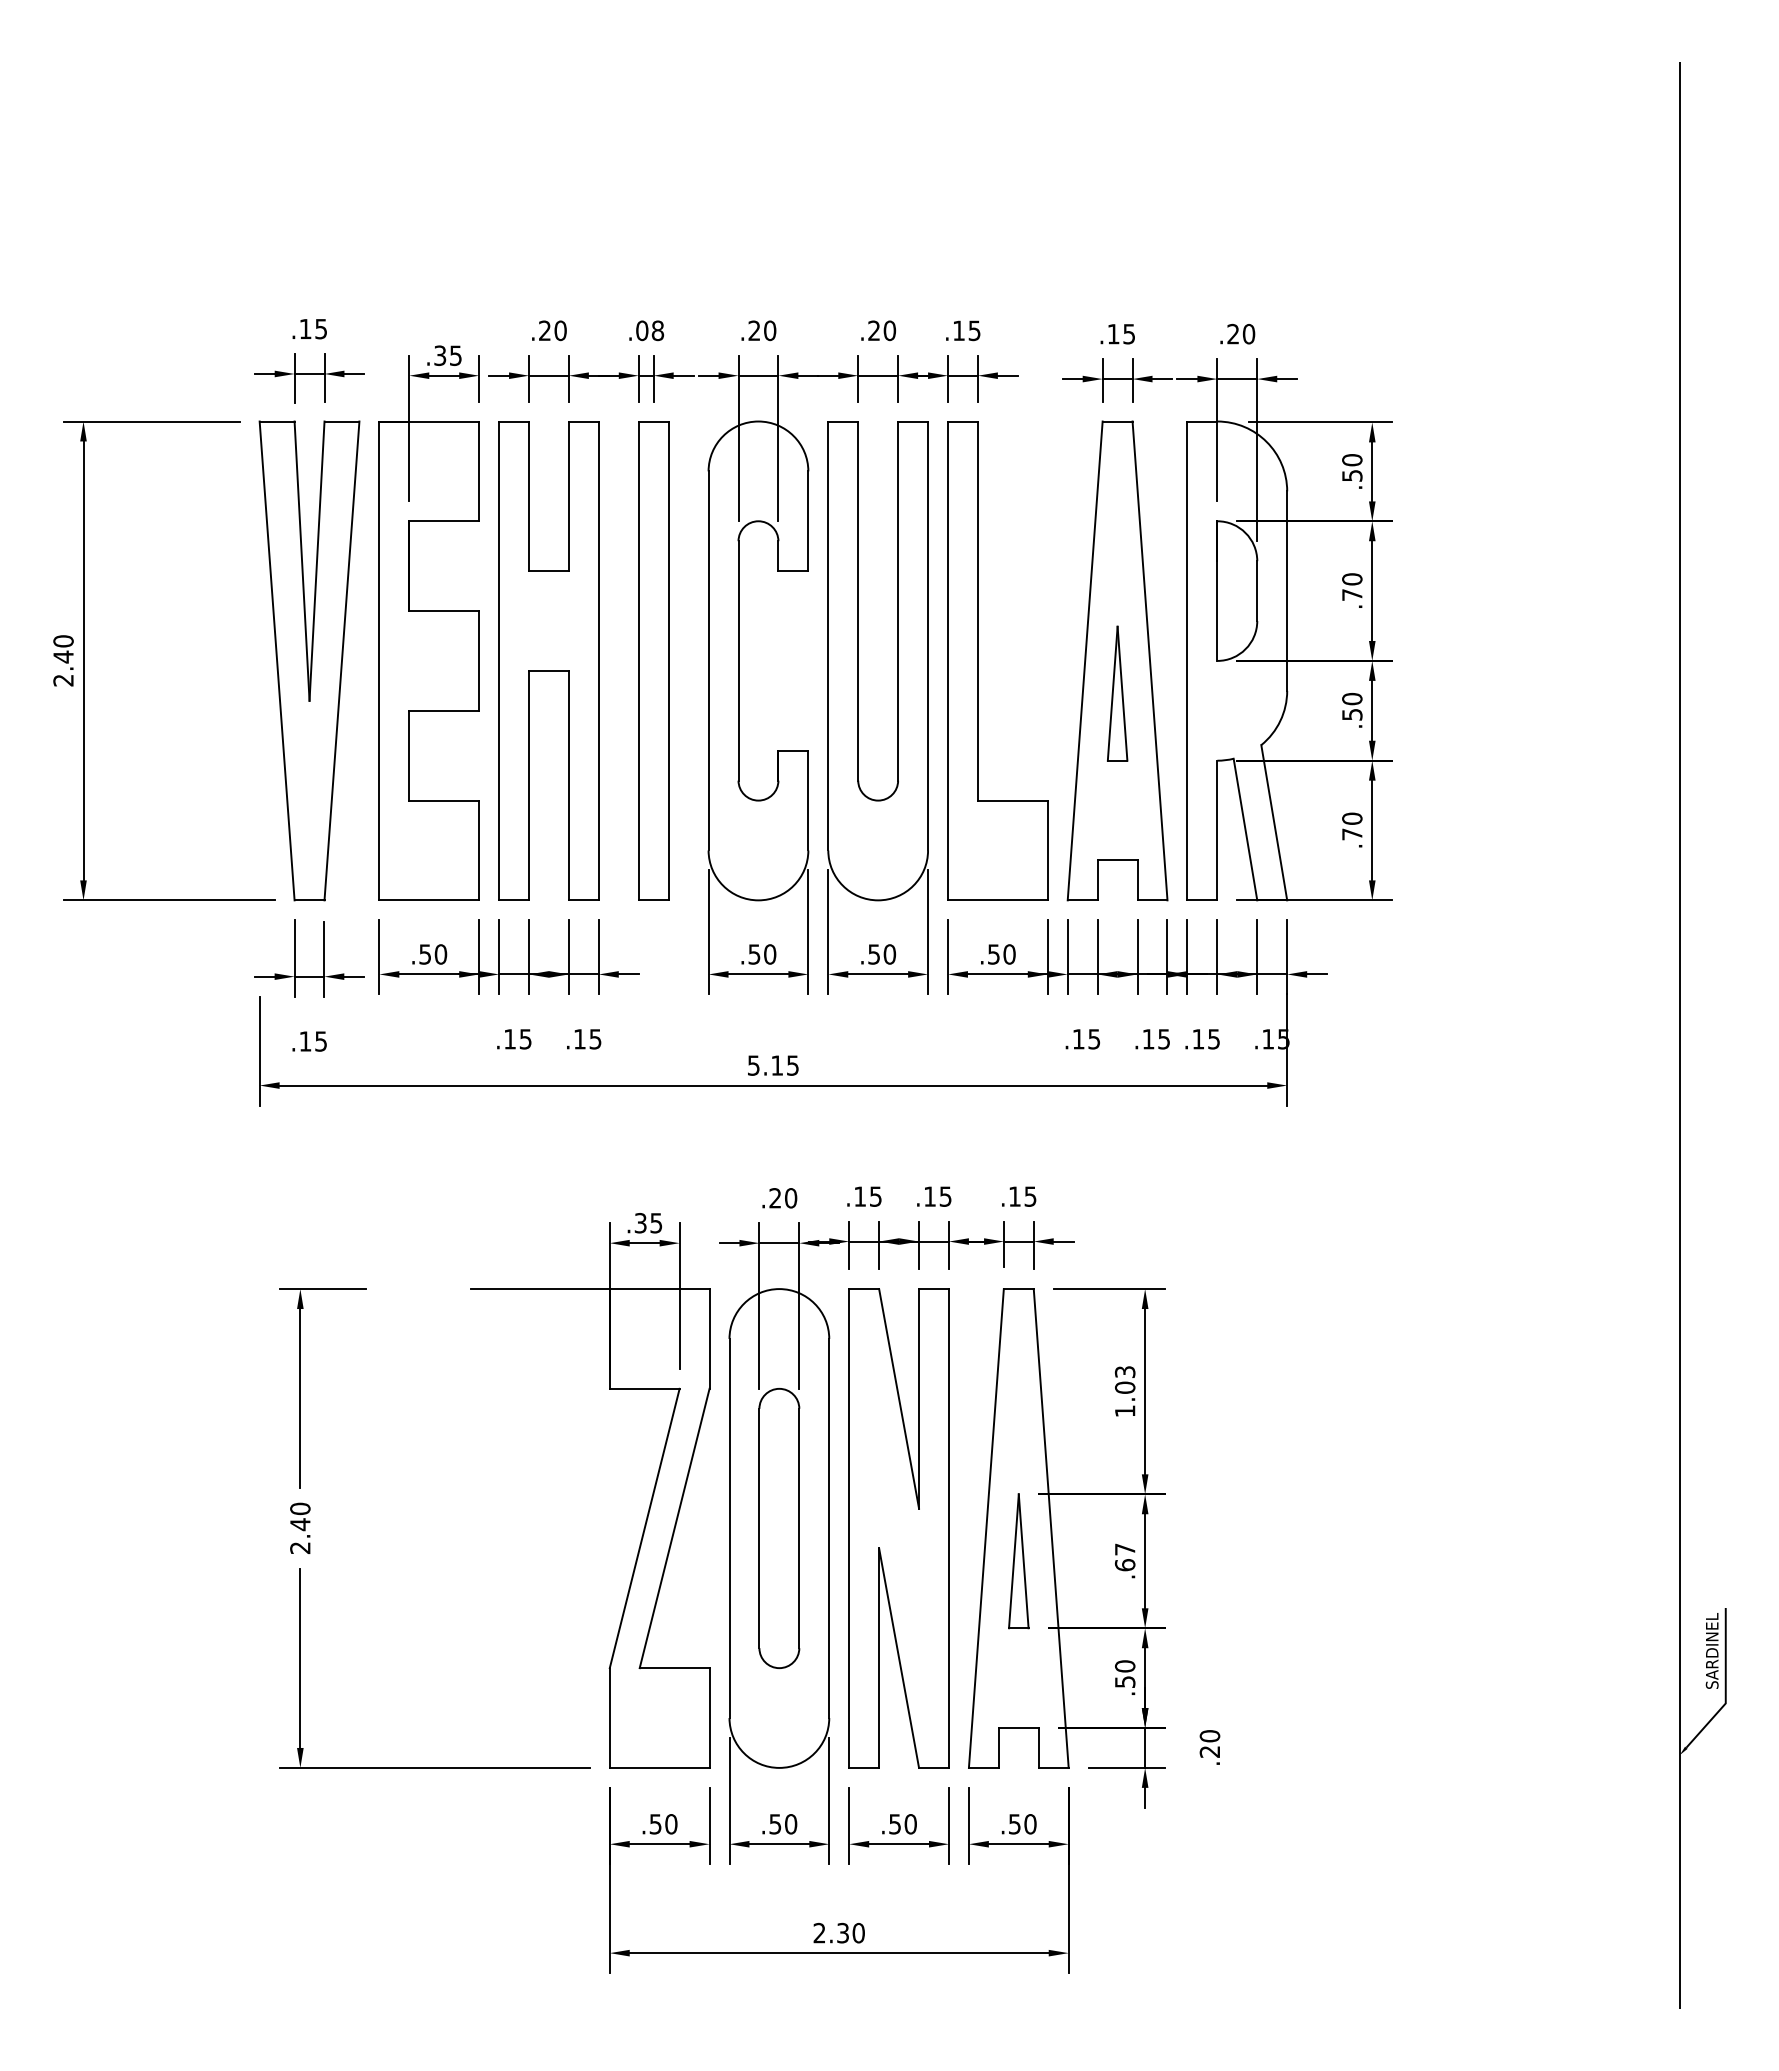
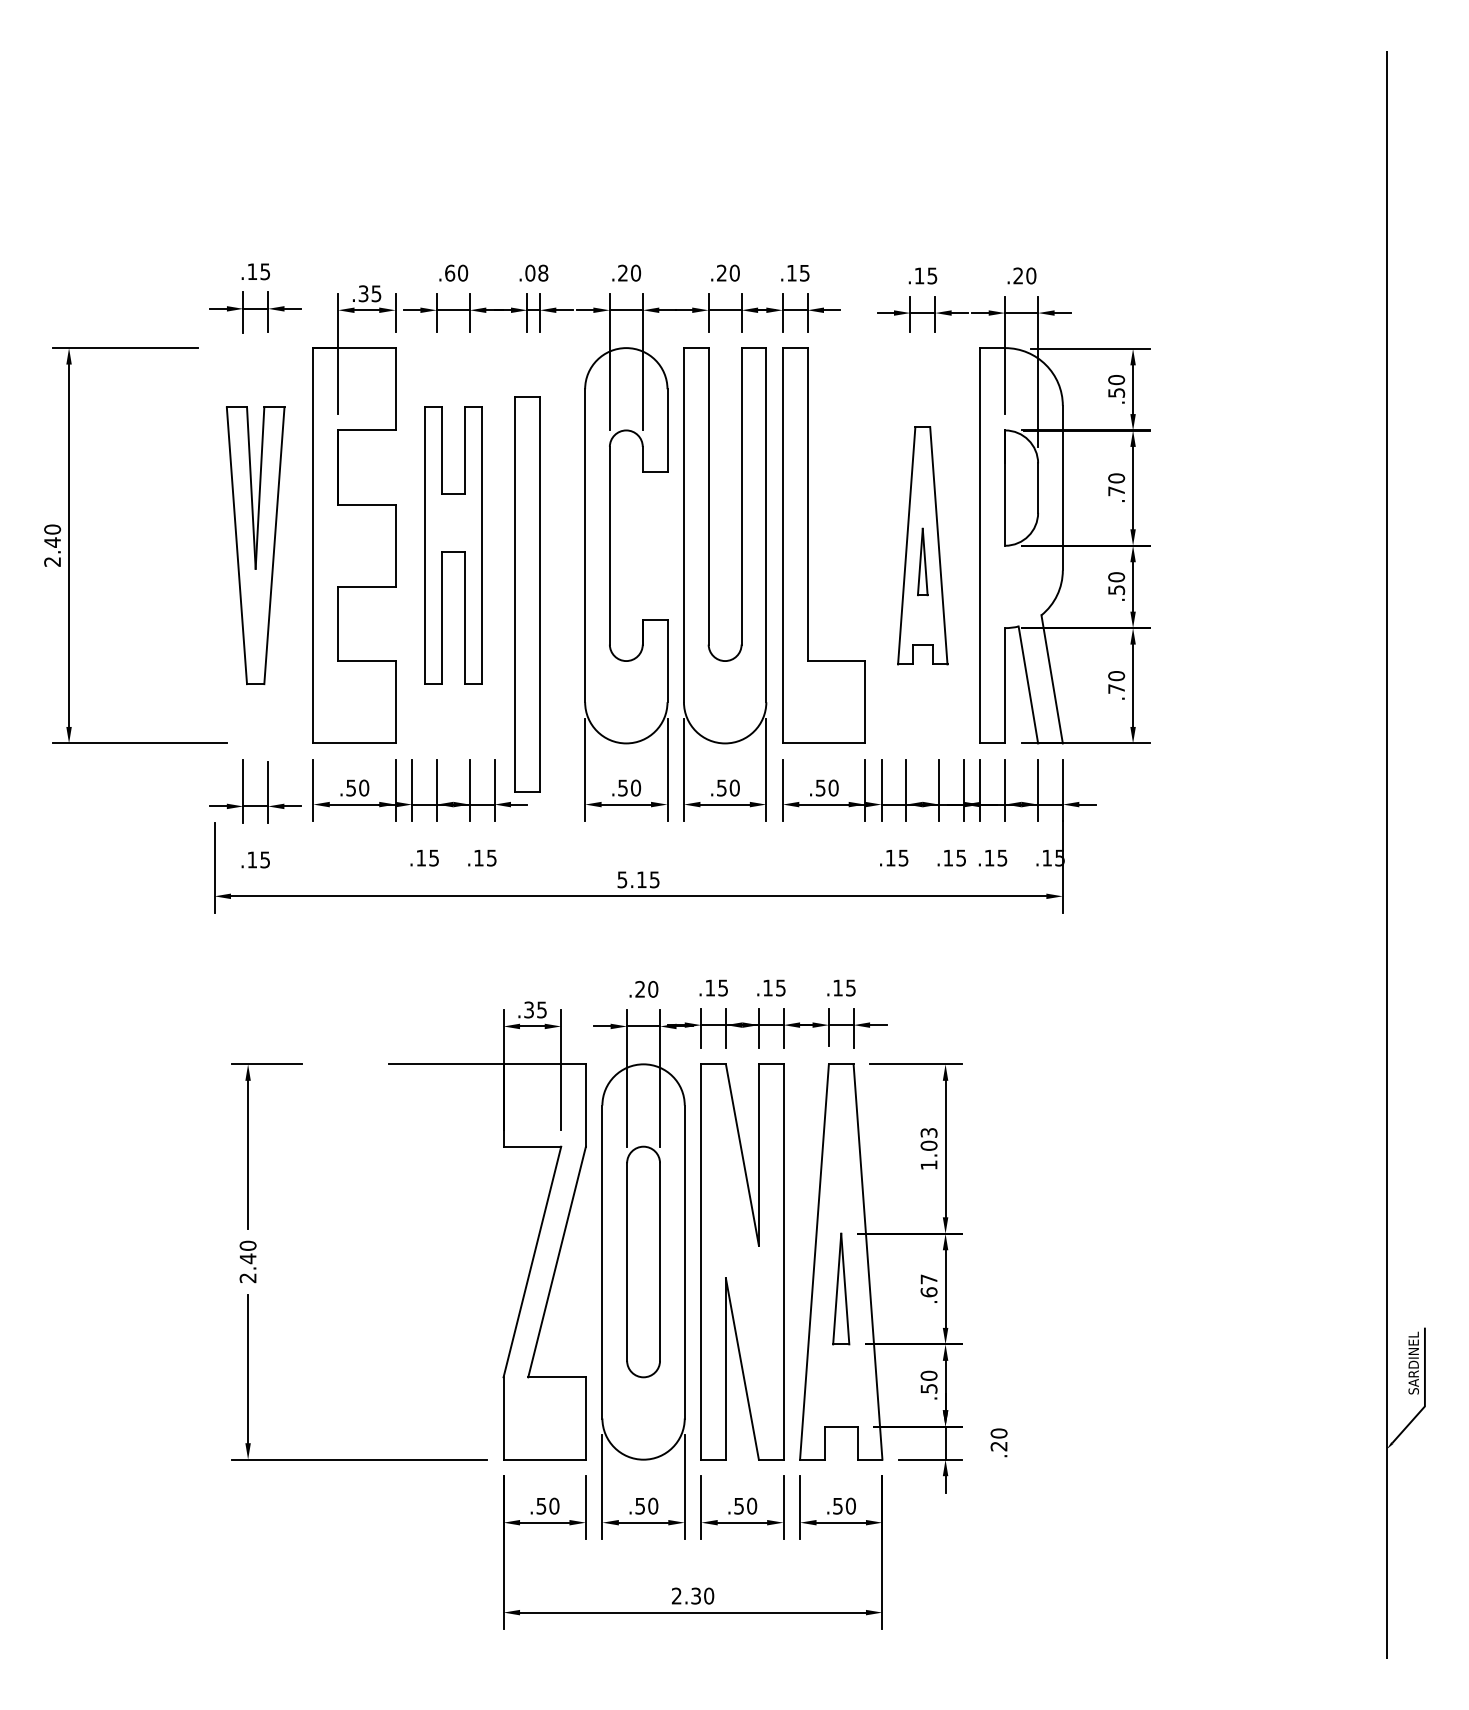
text: (545, 330) -> (450, 272), .20 -> .60
part: (309, 660) -> (255, 545), size x0.7
part: (548, 660) -> (452, 545), size x0.7
part: (653, 660) -> (527, 594), moved
part: (1117, 660) -> (922, 545), size x0.6

